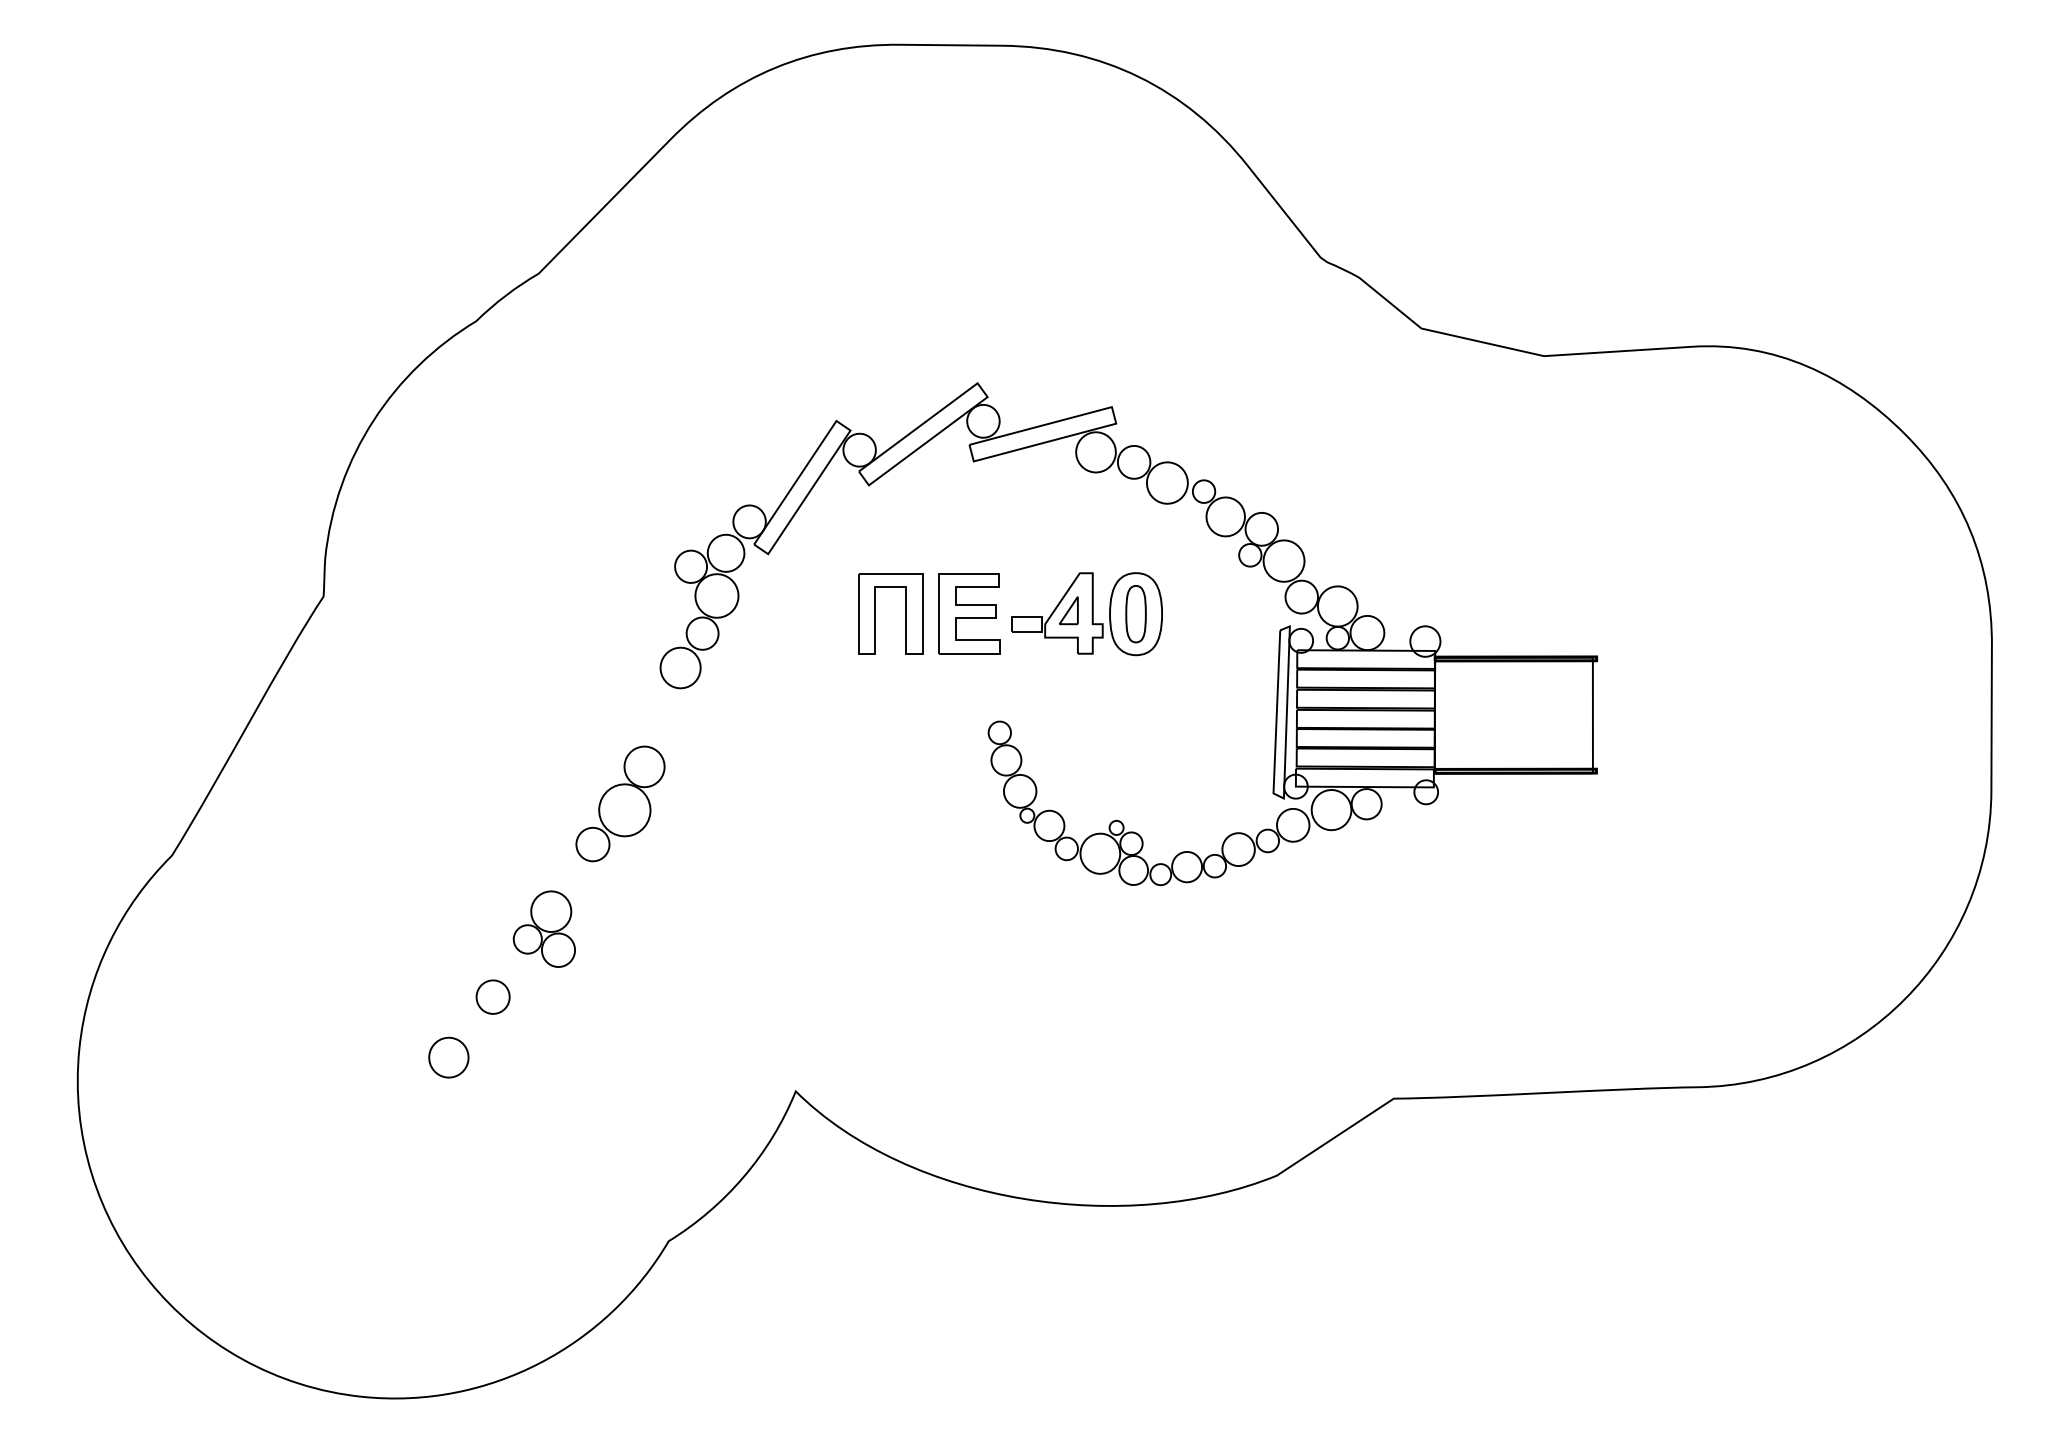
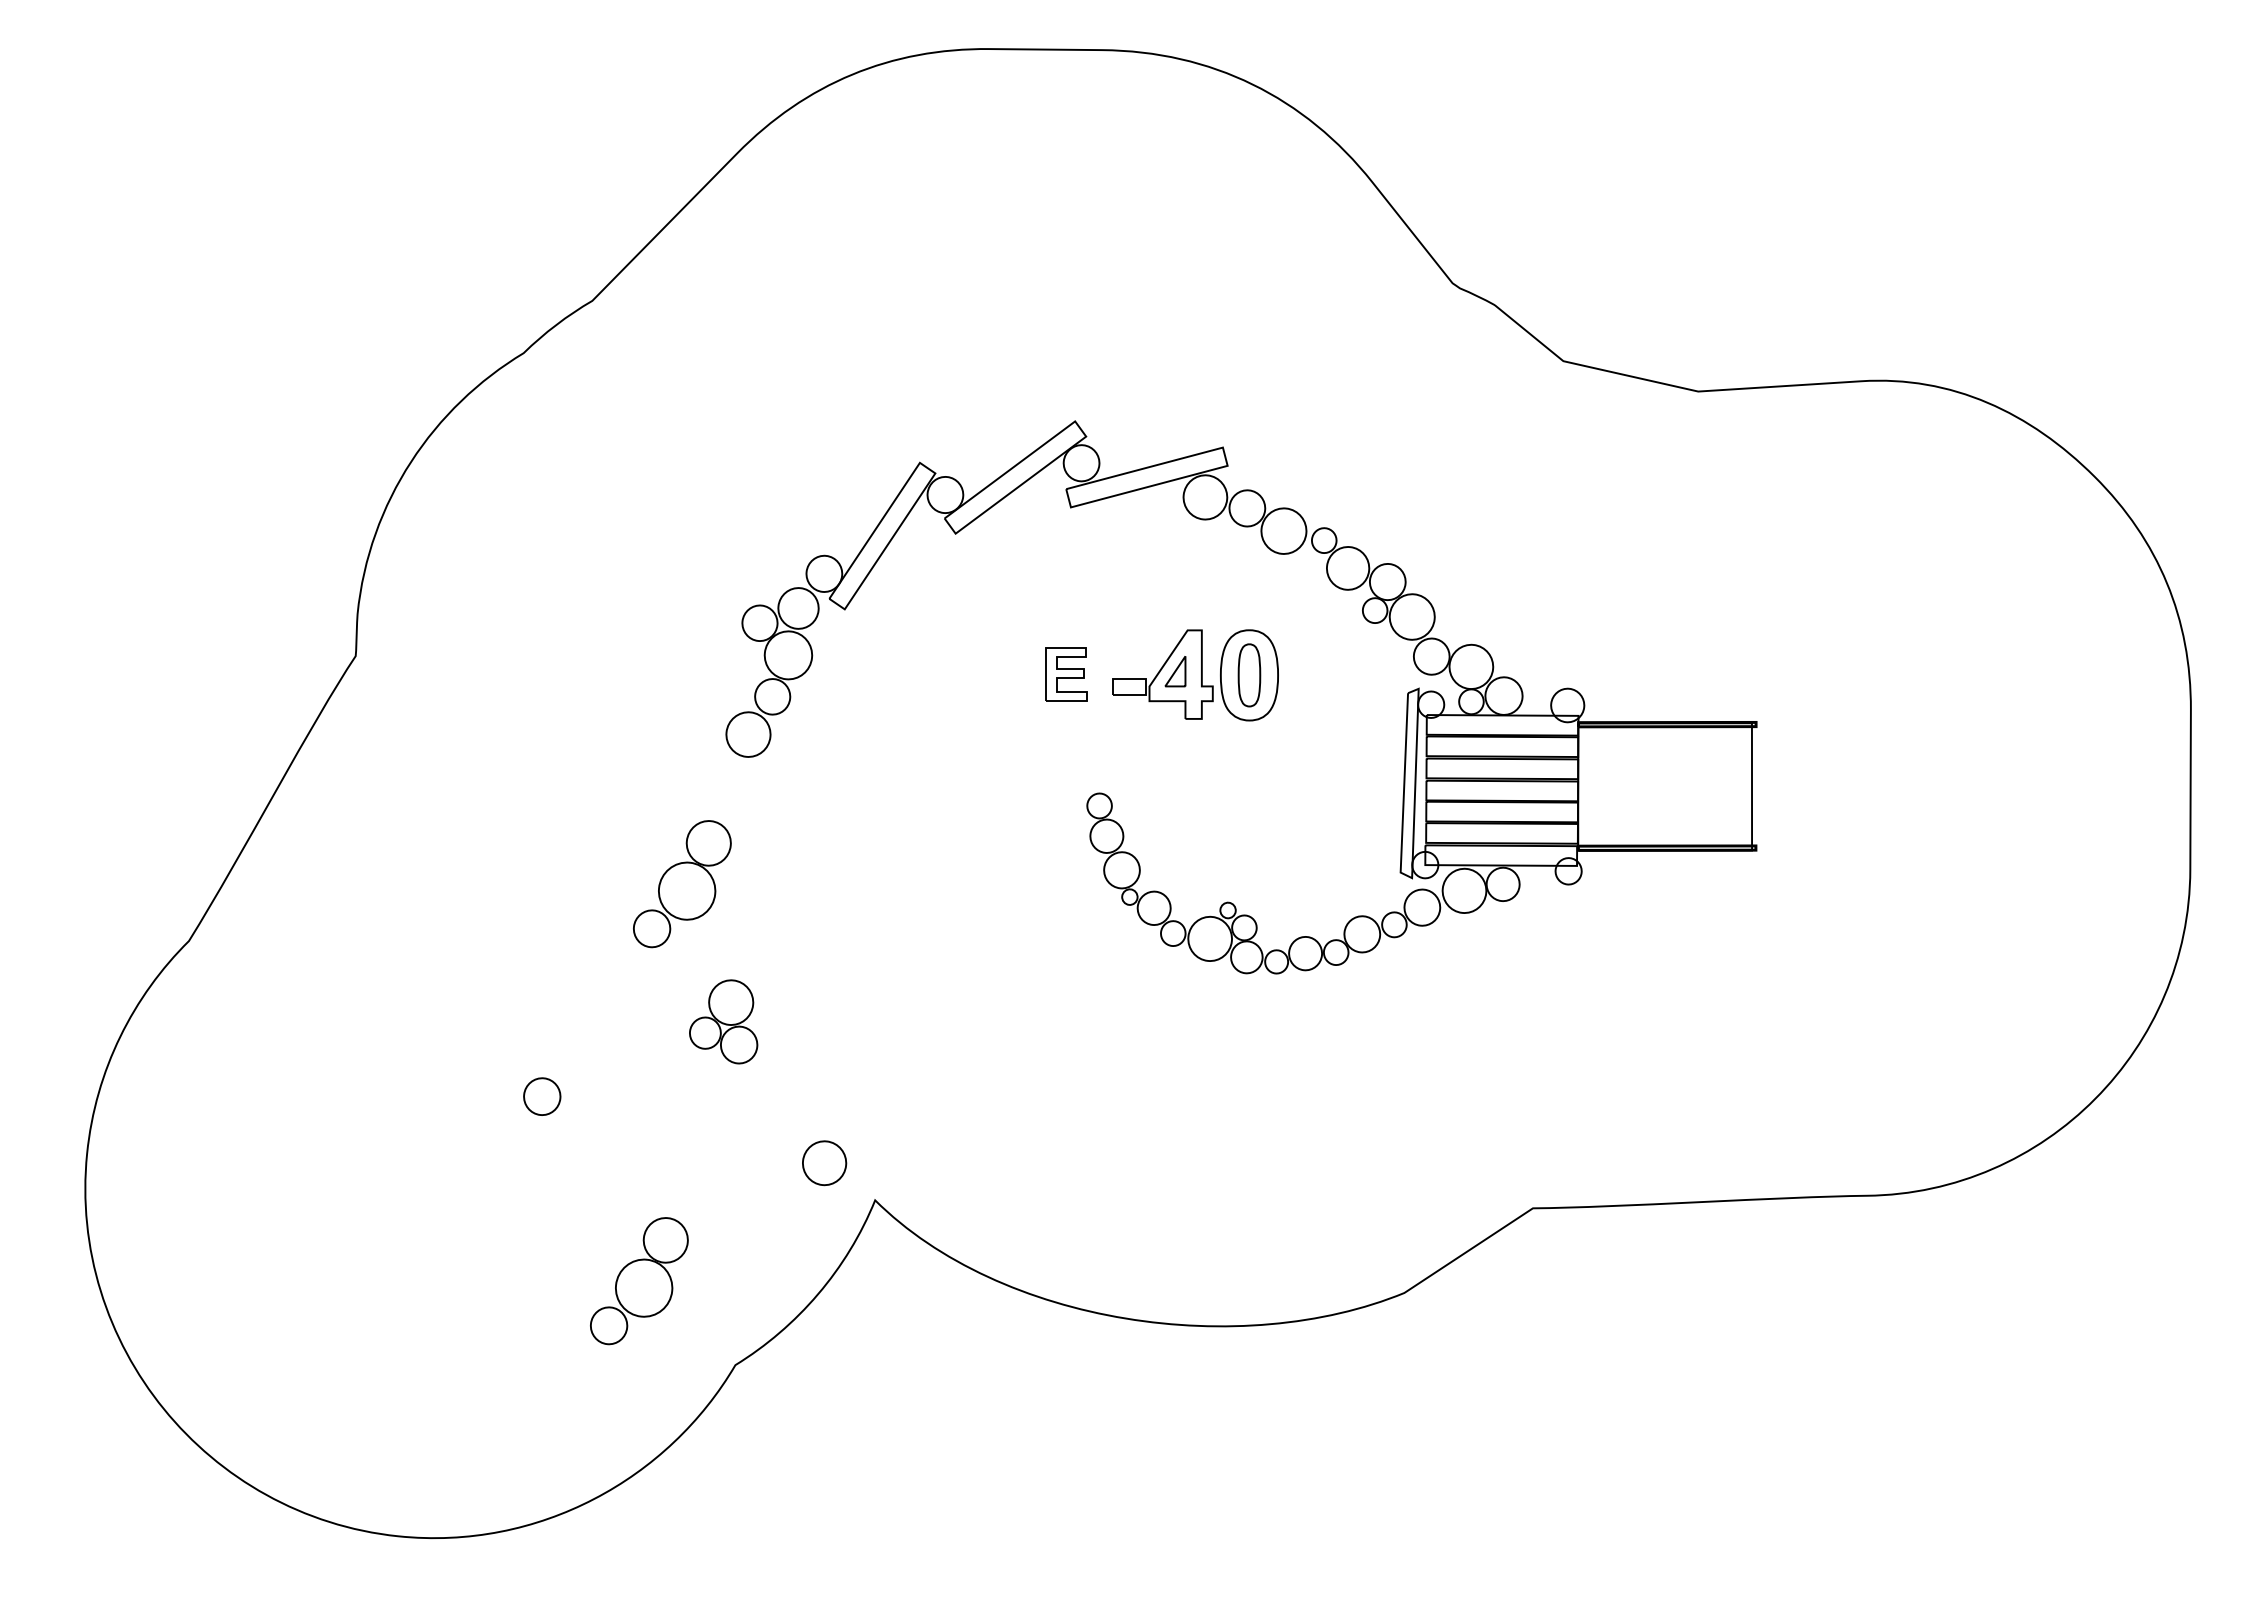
part: (876, 613) -> (963, 674), removed
part: (969, 613) -> (1066, 674), size x0.6
part: (544, 928) -> (723, 1021), moved
part: (448, 1057) -> (824, 1163), moved
part: (581, 1165) -> (639, 1281), added

